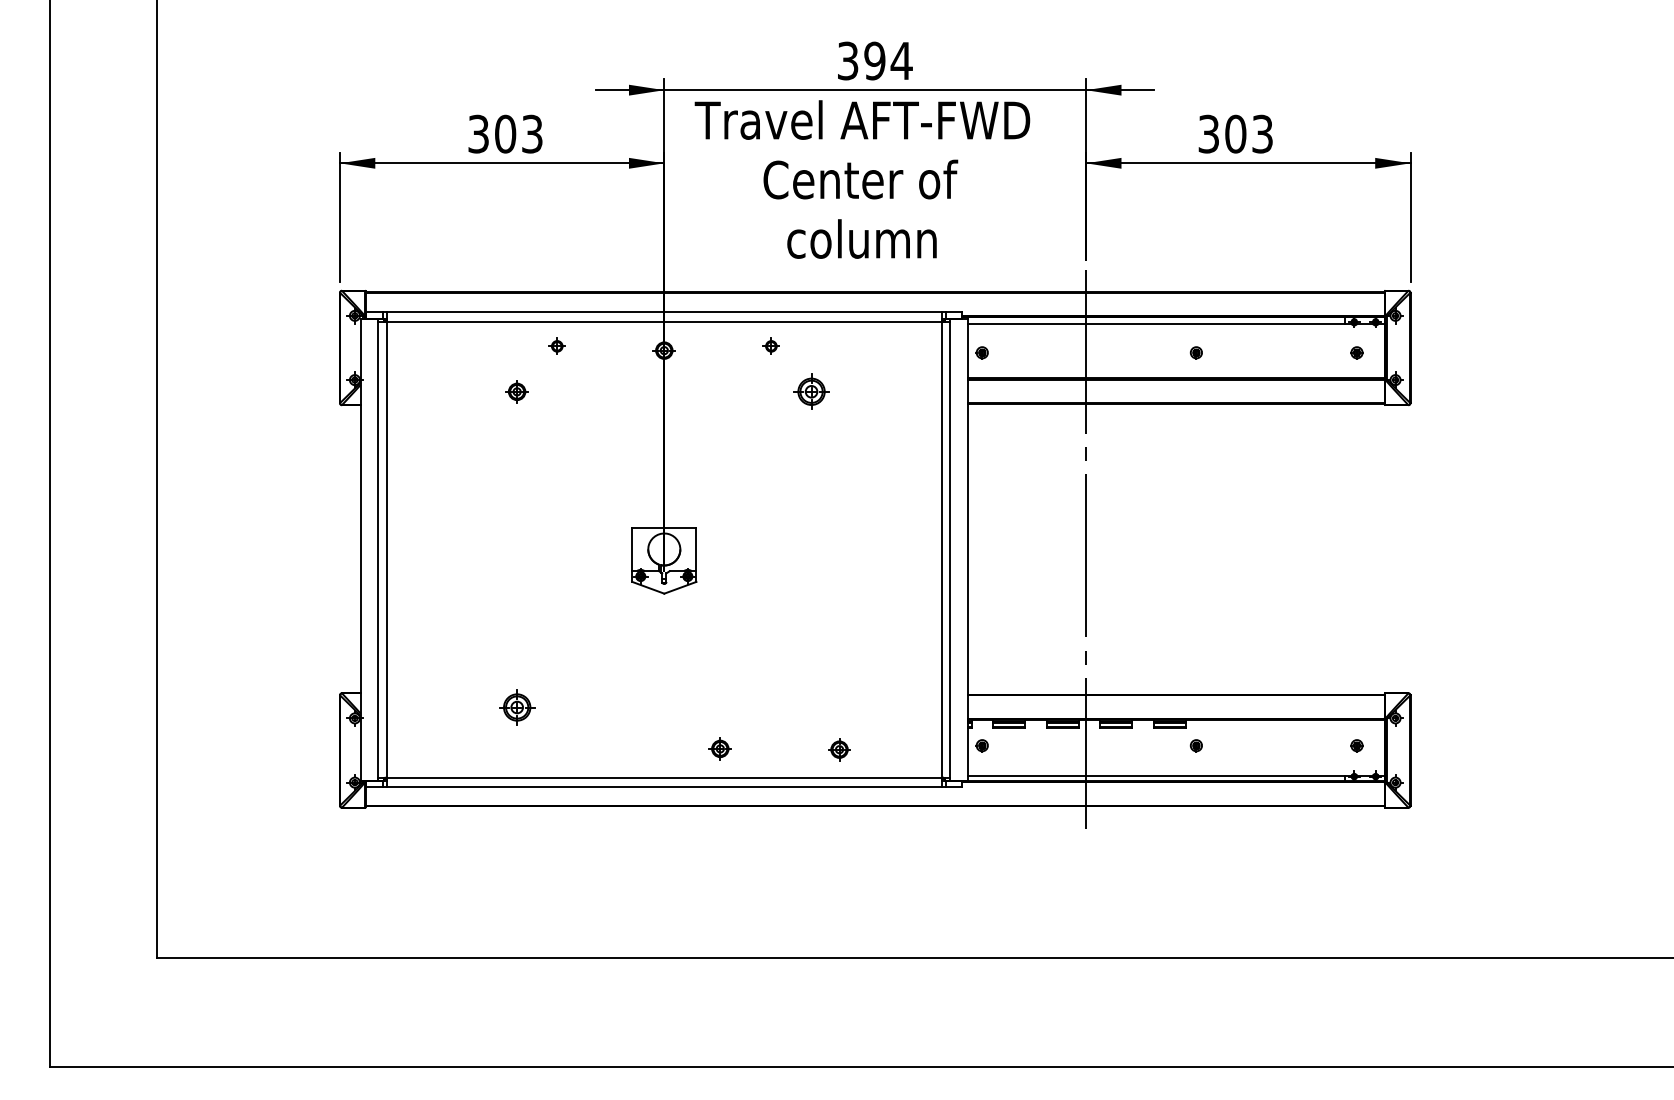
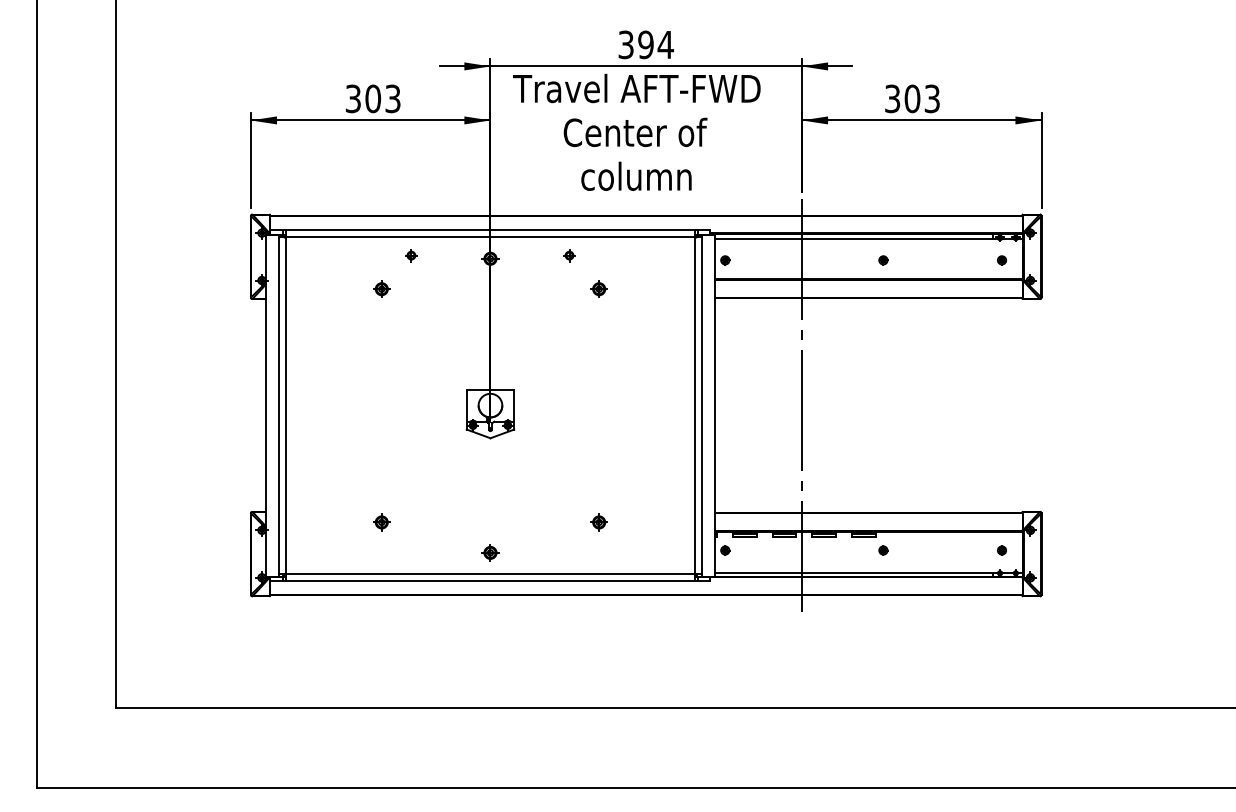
part: (811, 391) -> (599, 288), size x0.62
part: (516, 707) -> (381, 522), size x0.62
part: (719, 748) -> (489, 552), moved
part: (839, 749) -> (599, 522), moved

